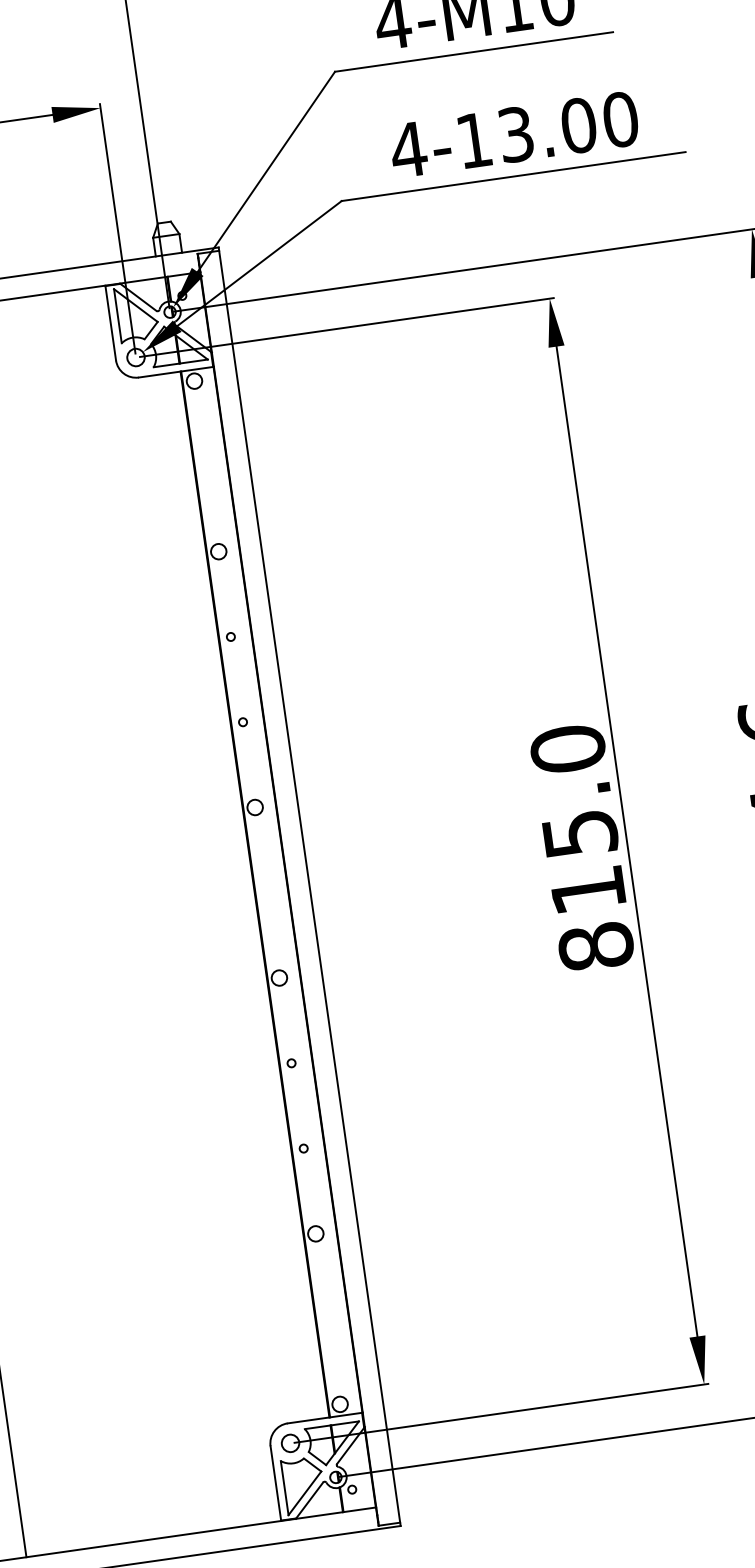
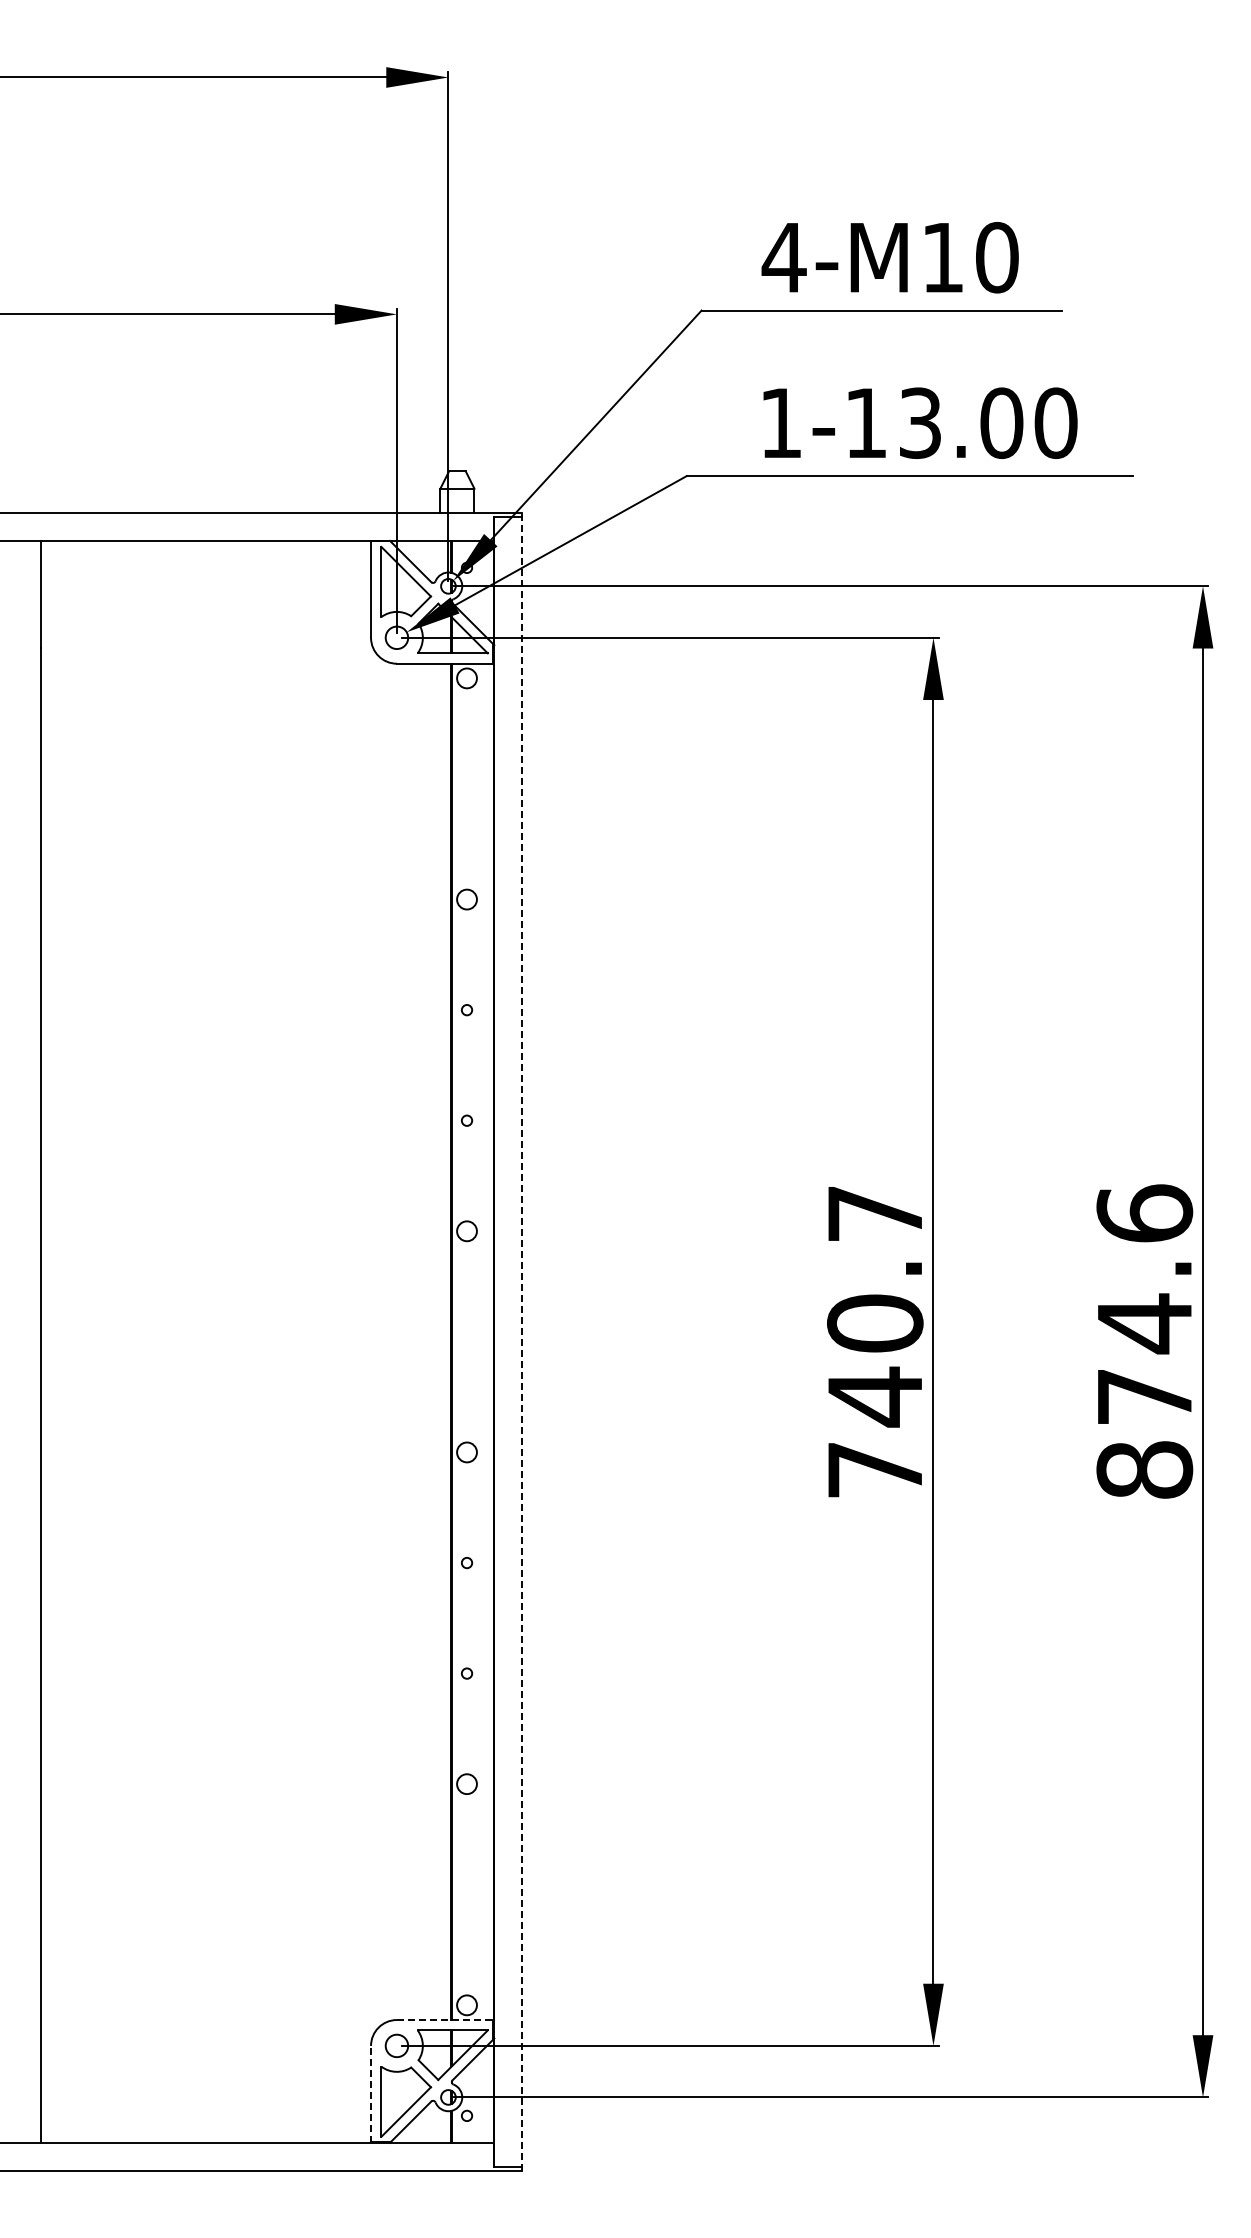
text: (408, 149) -> (780, 422), 4-13.00 -> 1-13.00
text: (582, 847) -> (875, 1341), 815.0 -> 740.7
line: (309, 886) -> (521, 1341), solid -> dashed
line: (325, 1418) -> (445, 2020), solid -> dashed
line: (276, 1482) -> (371, 2093), solid -> dashed

